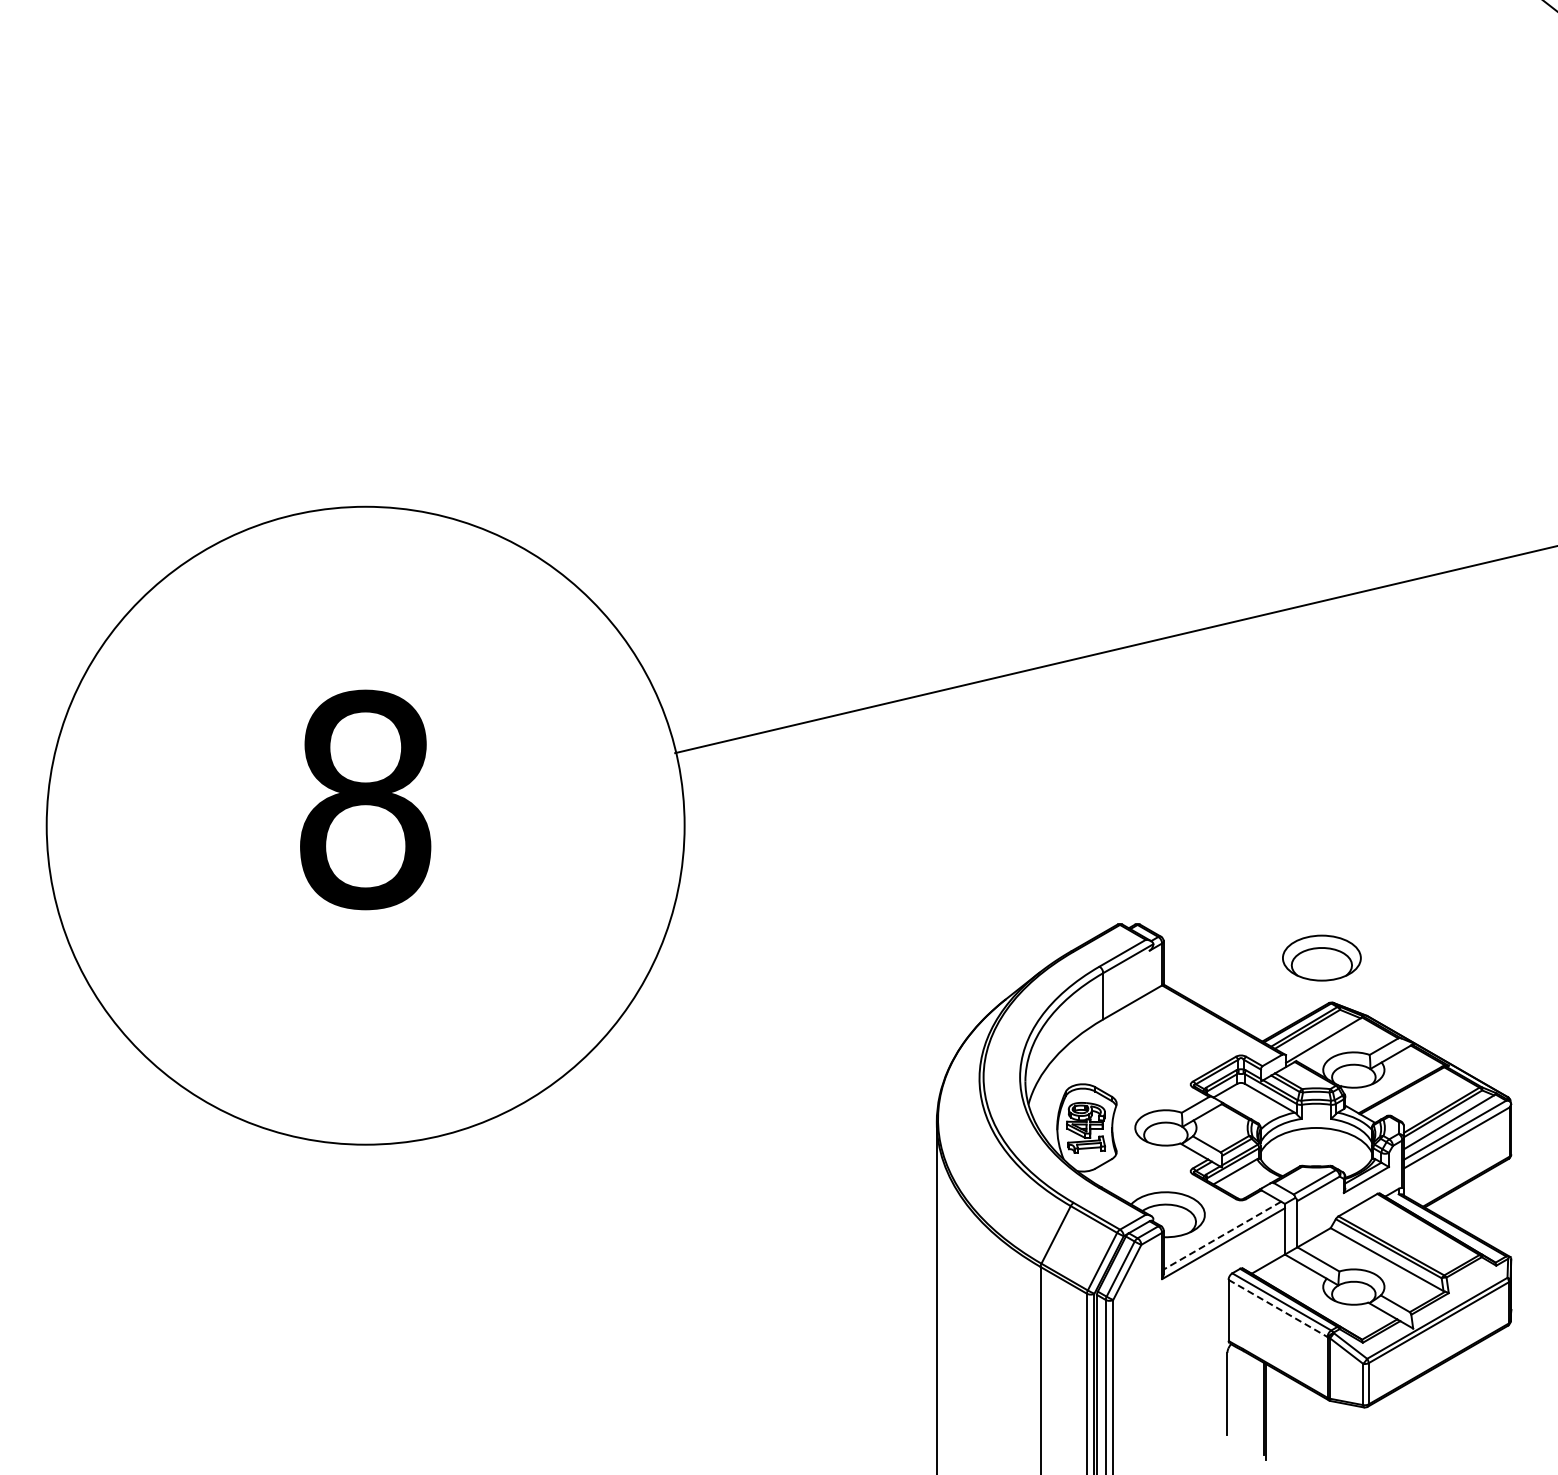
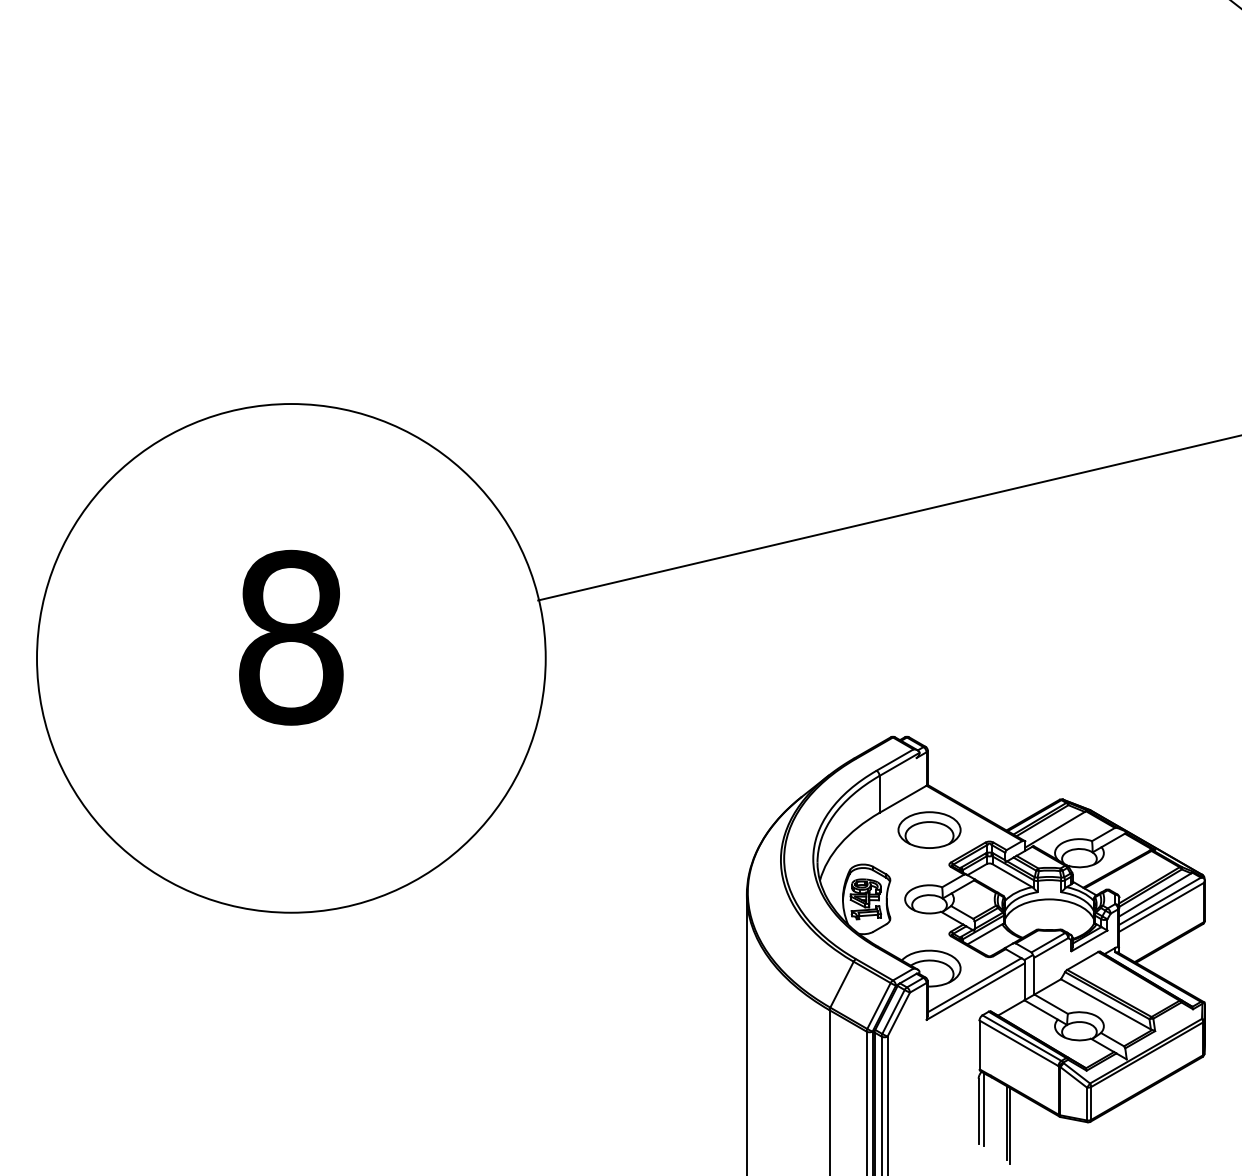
part: (1321, 957) -> (929, 829), moved
line: (1222, 1235) -> (974, 985), dashed -> solid
line: (1278, 1308) -> (1019, 1043), dashed -> solid
line: (1233, 1391) -> (983, 1109), added

